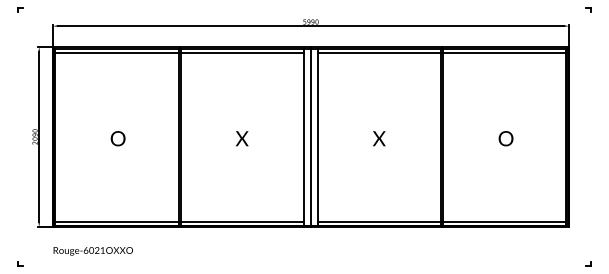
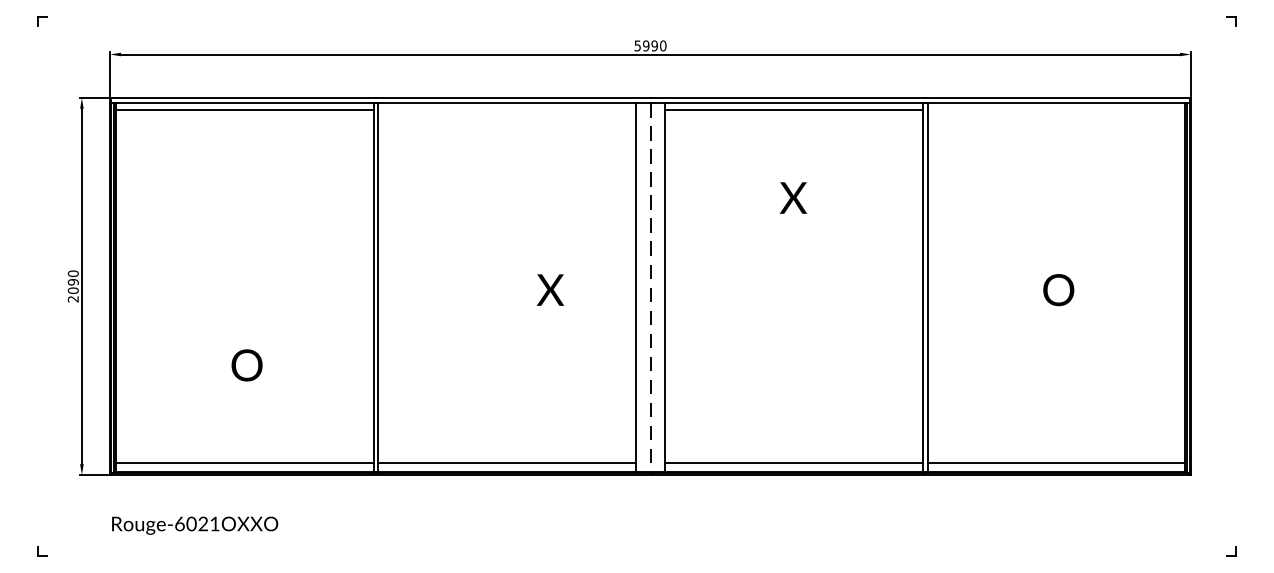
line: (241, 52) -> (505, 109), removed
line: (504, 52) -> (1055, 109), removed
text: (117, 138) -> (245, 364), moved
text: (242, 138) -> (551, 289), moved
line: (310, 138) -> (649, 289), solid -> dashed
text: (379, 138) -> (793, 197), moved

